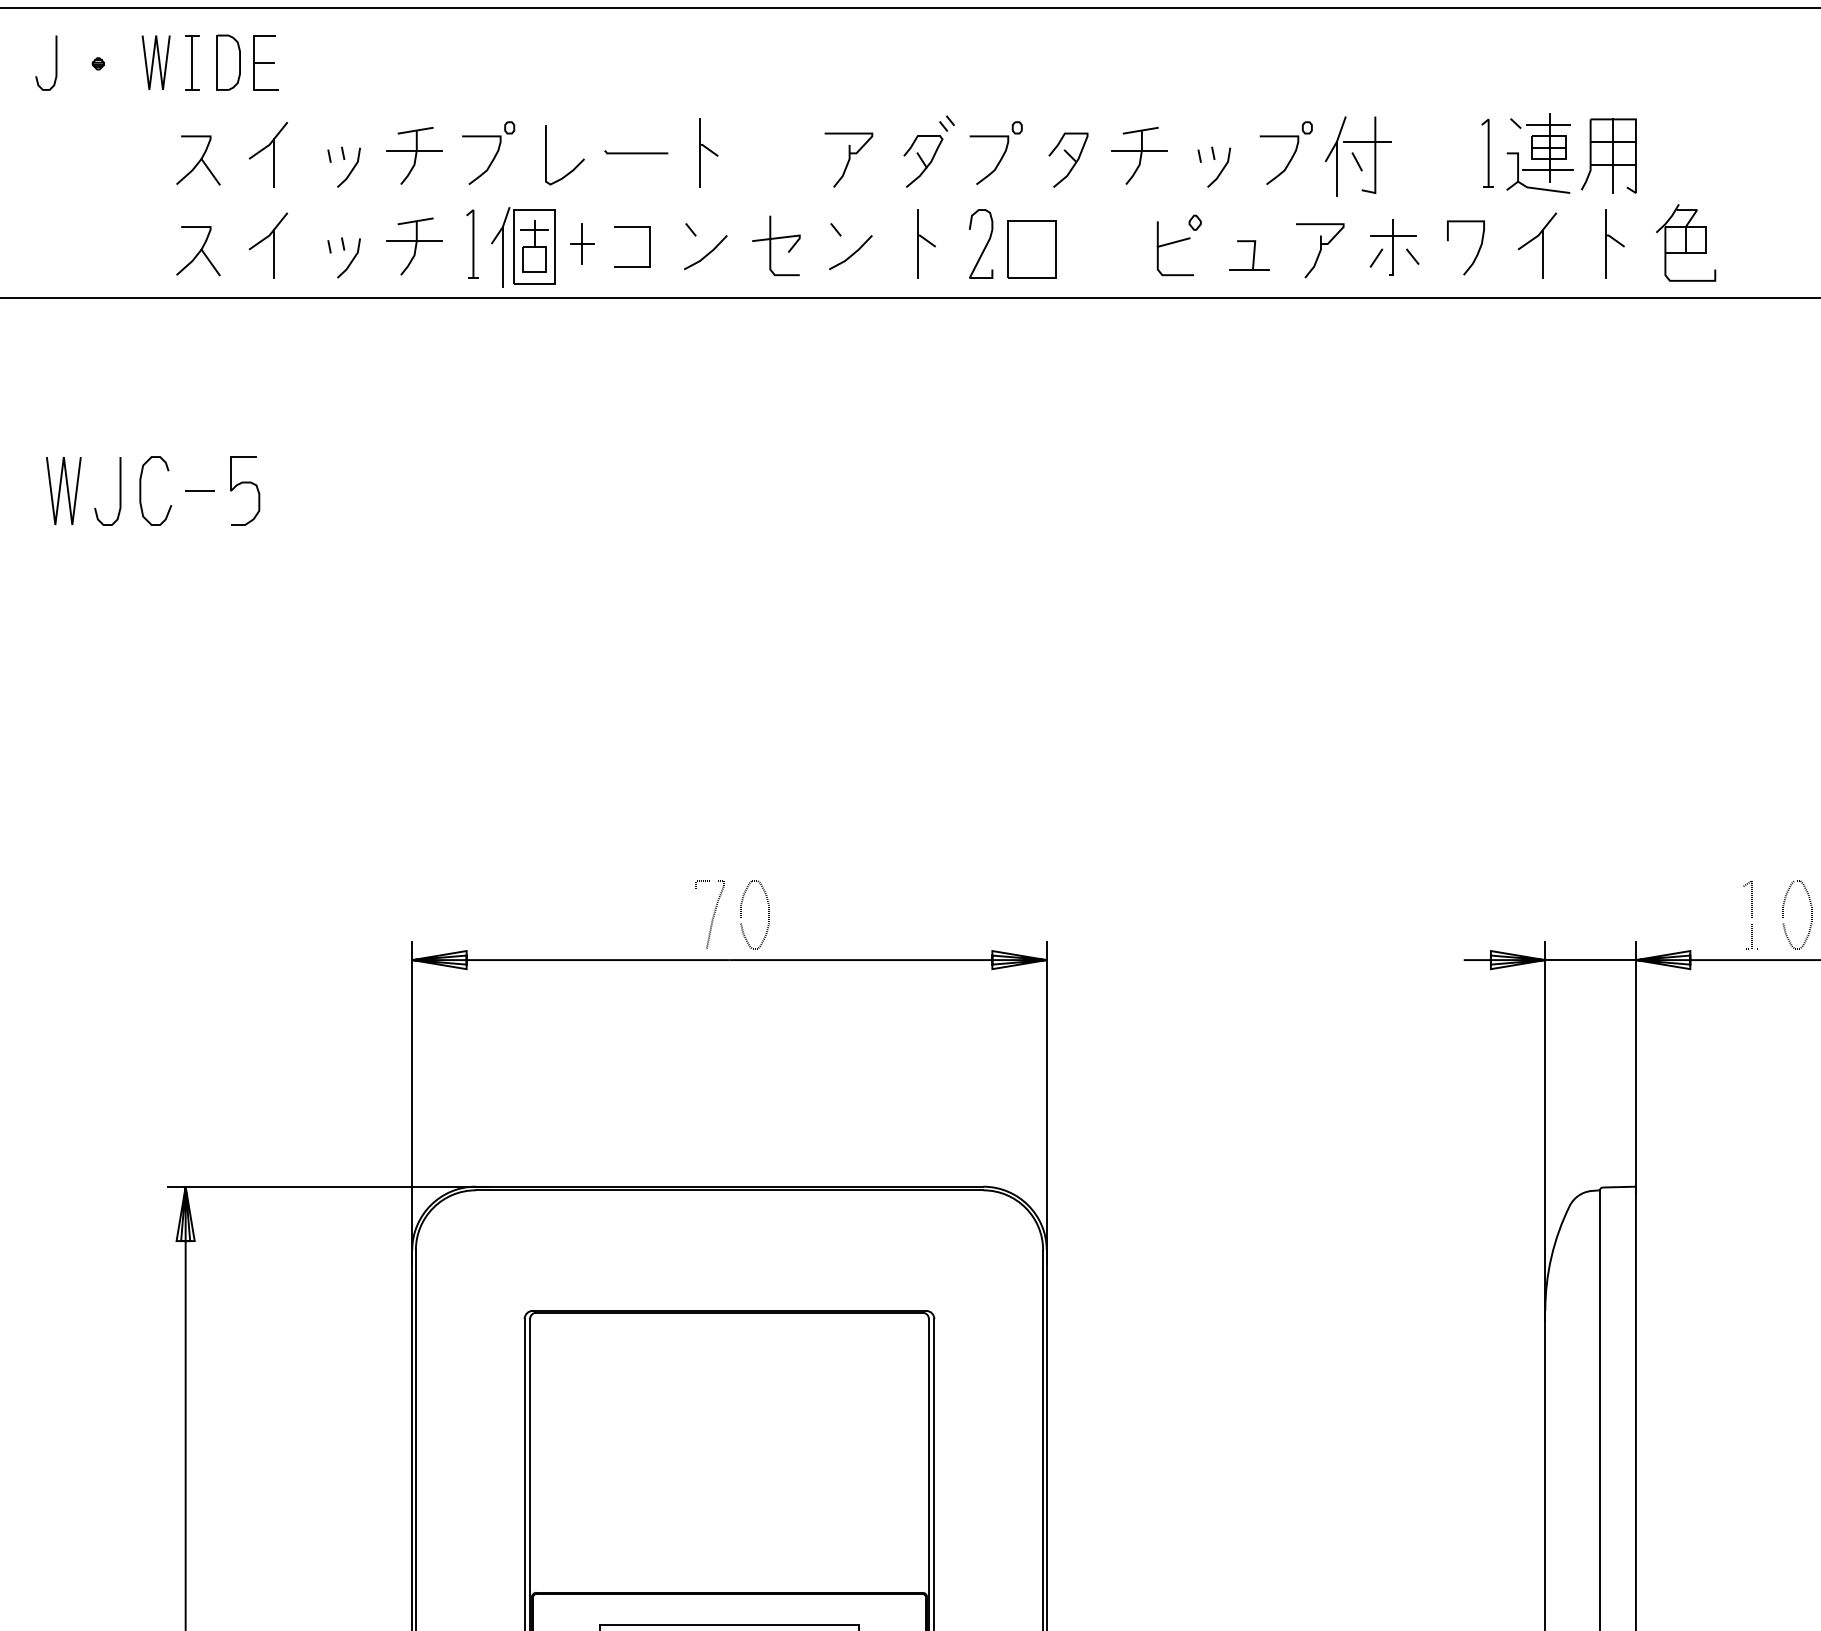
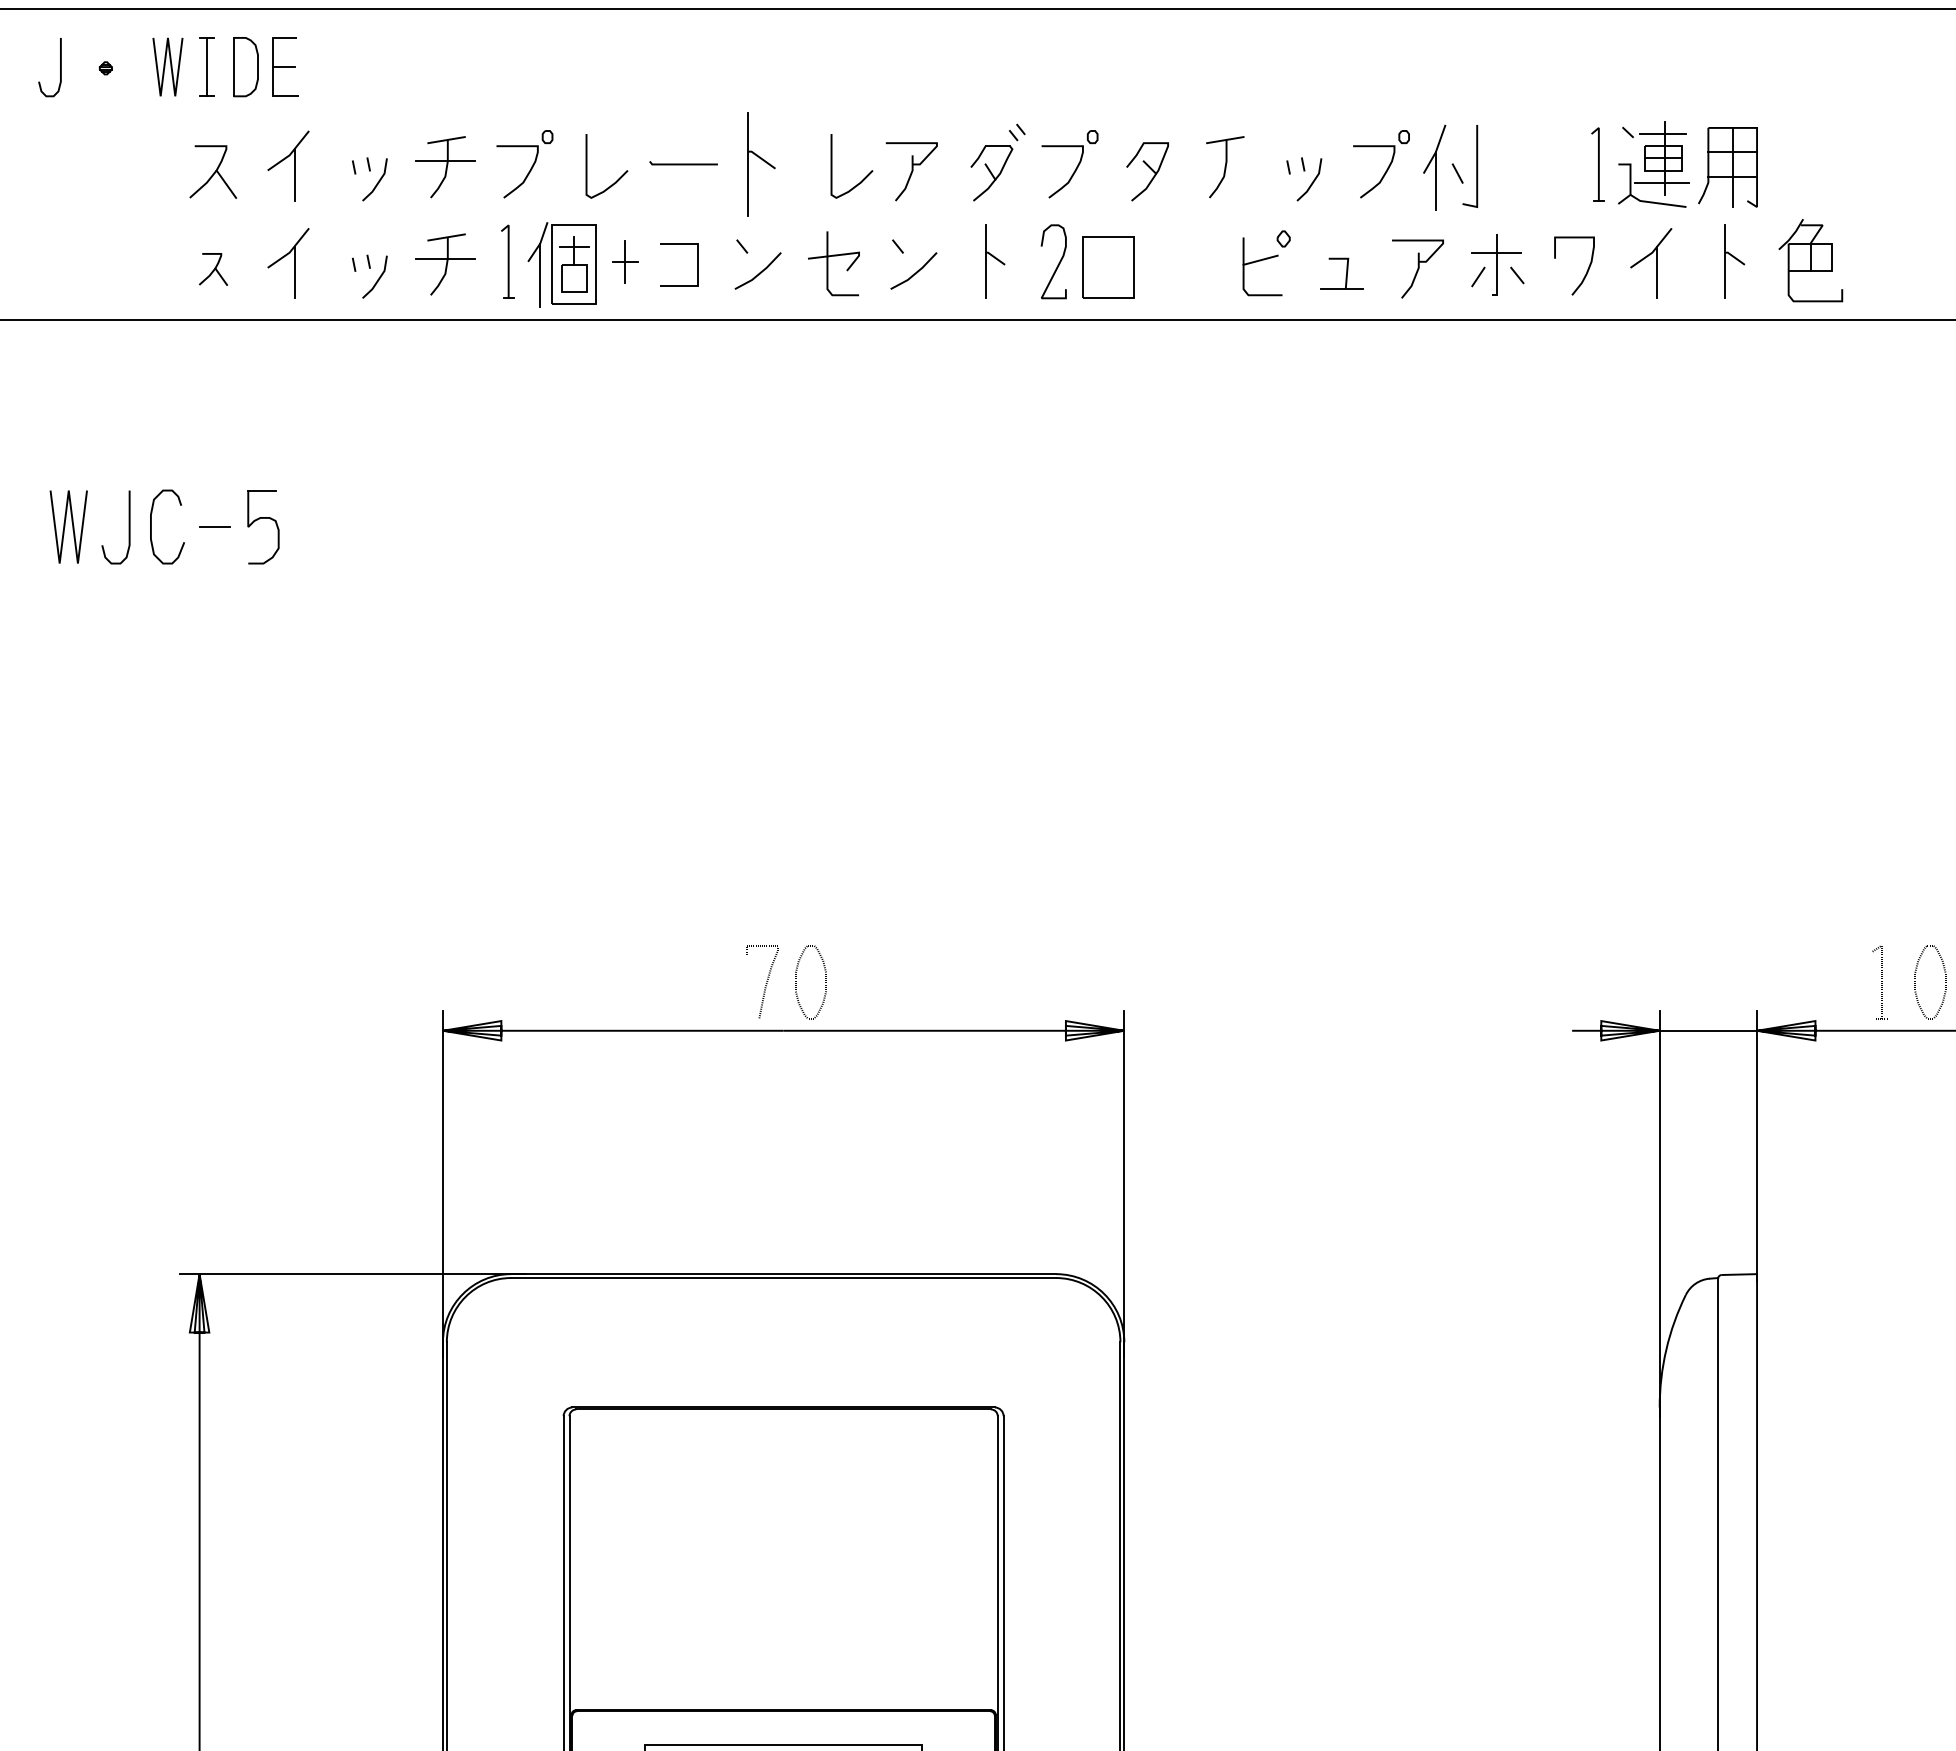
line: (1367, 142) -> (1468, 152), removed
line: (1139, 150) -> (1223, 161), removed
part: (708, 153) -> (761, 164), size x1.4
curve: (803, 166) -> (863, 178), added
part: (198, 251) -> (213, 269), size x0.6

